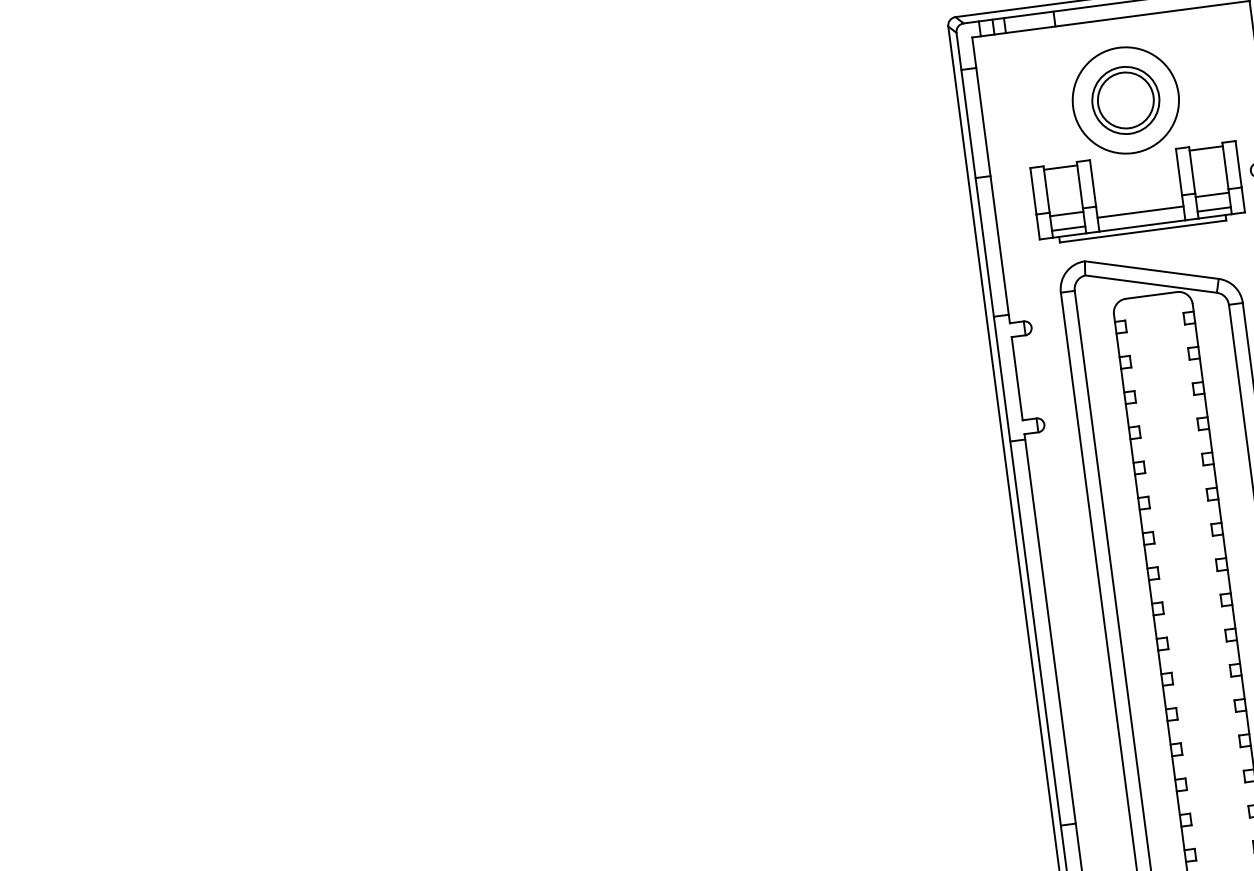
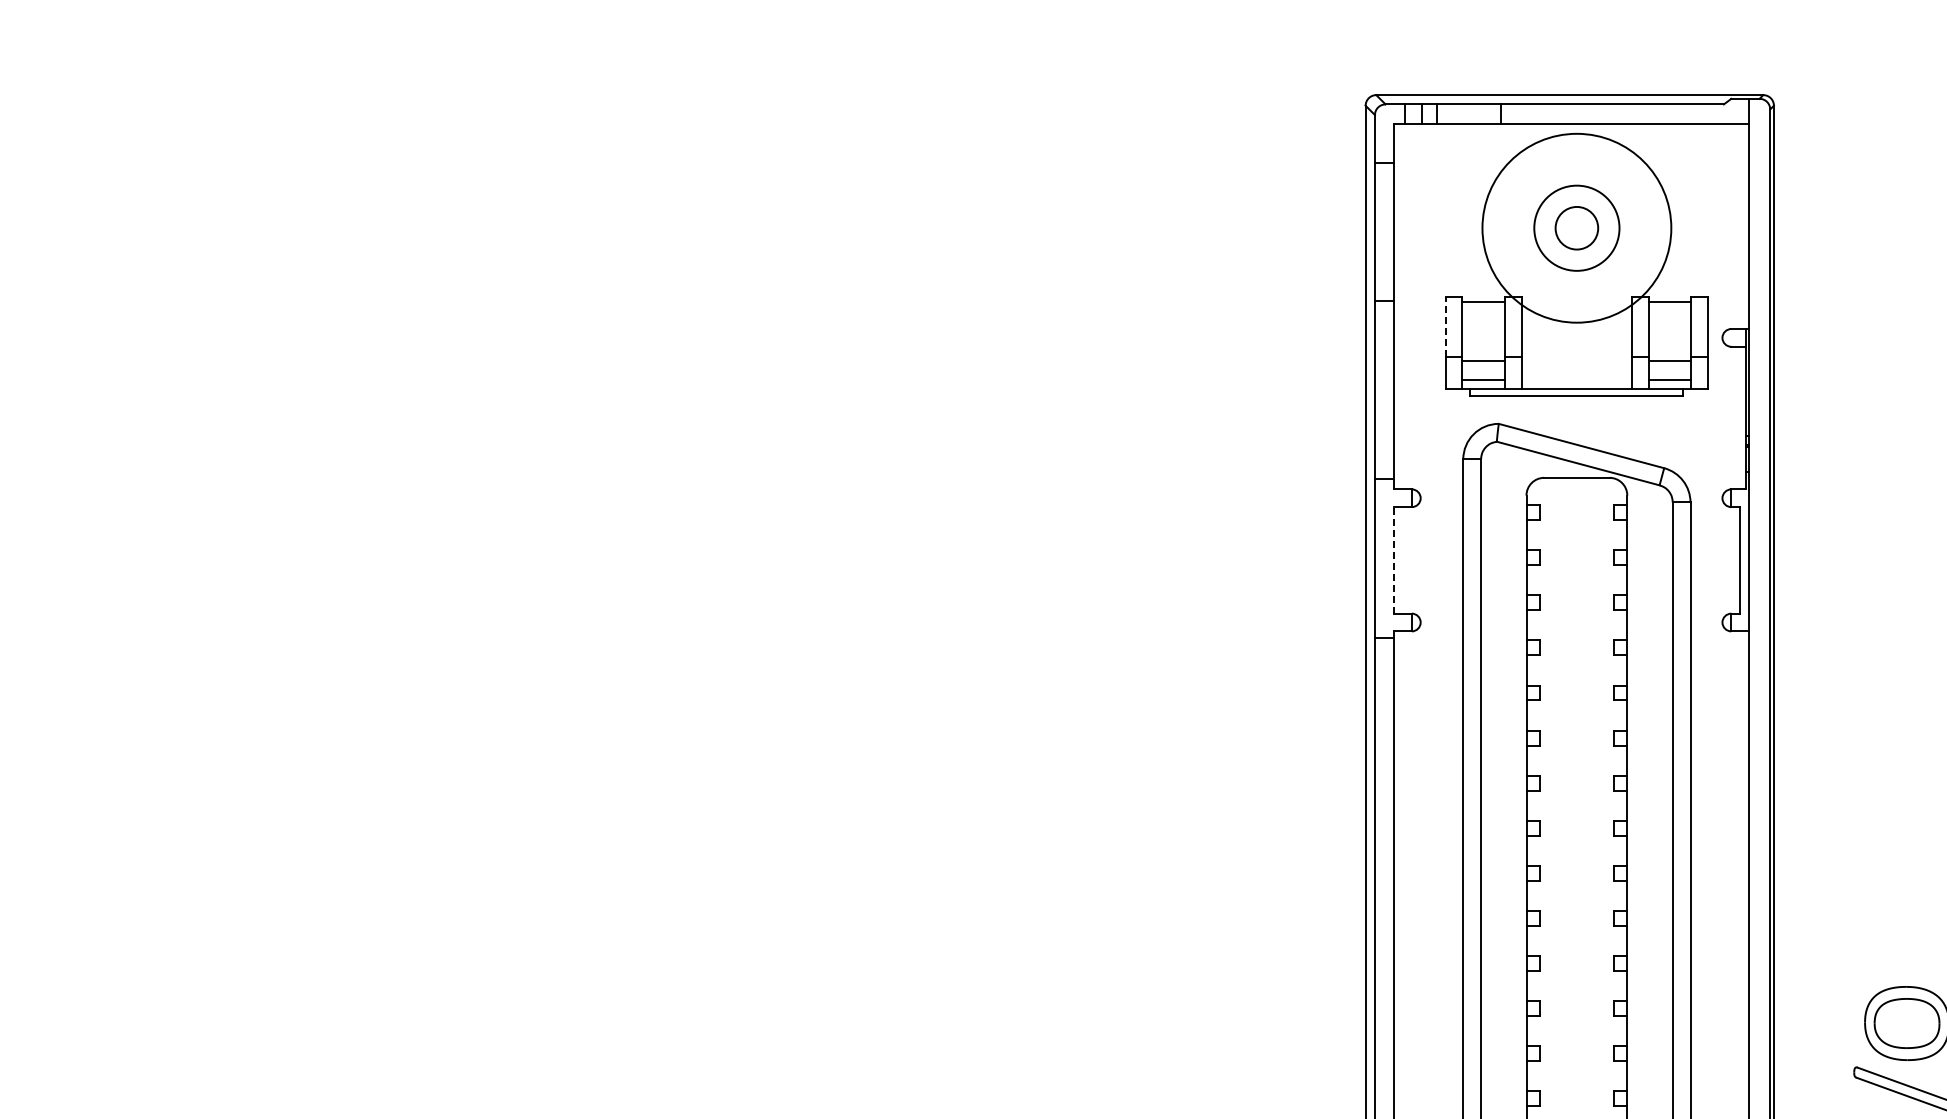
circle: (1125, 99) -> (1576, 227), size x0.6
circle: (1125, 99) -> (1576, 227), size x1.4
line: (1033, 191) -> (1445, 327), solid -> dashed
line: (1140, 212) -> (1576, 371), removed
line: (1017, 377) -> (1394, 559), solid -> dashed

